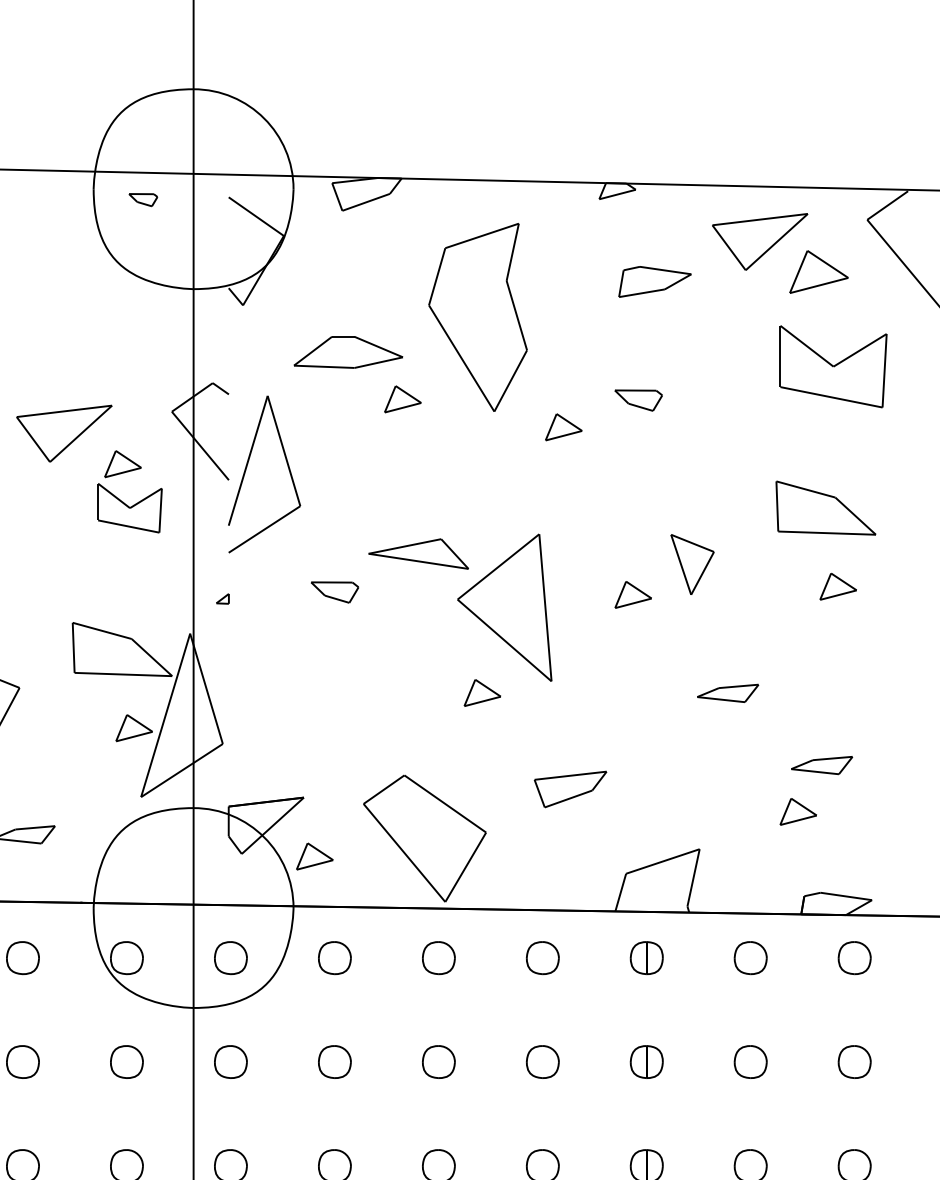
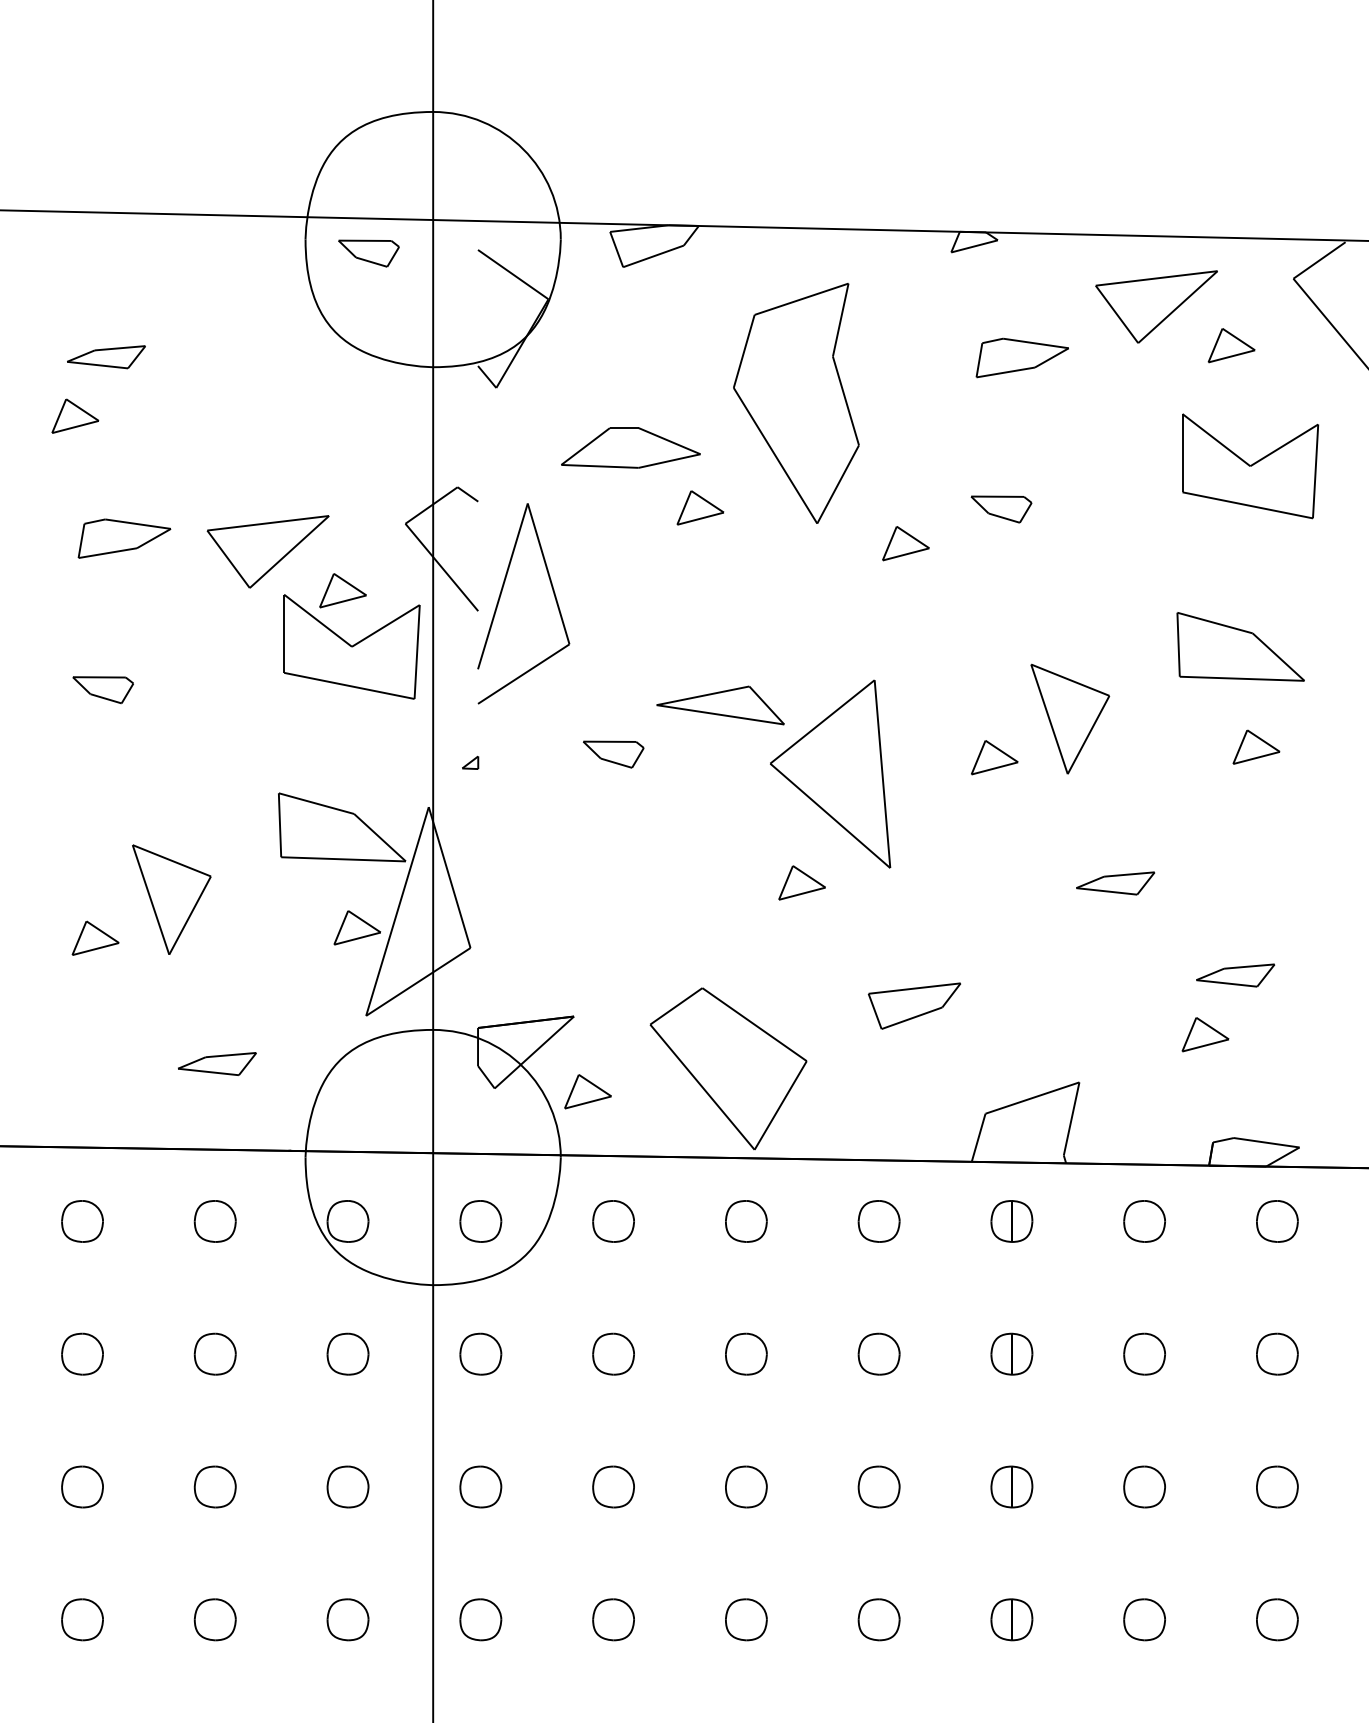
part: (142, 200) -> (368, 253), size x1.67
part: (818, 272) -> (1231, 345), size x0.62
part: (129, 507) -> (351, 646), size x1.67
part: (692, 564) -> (1070, 718), size x1.43

